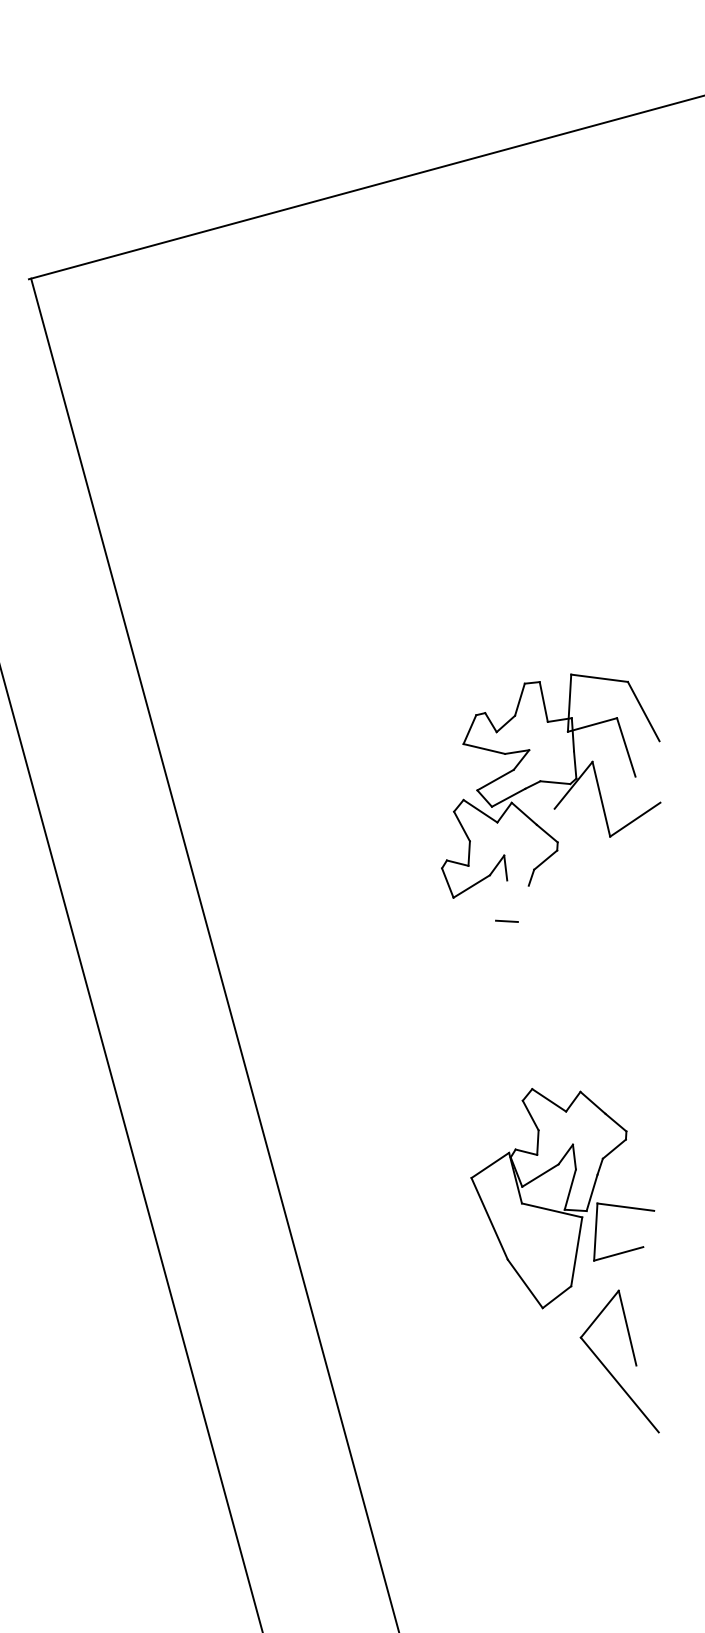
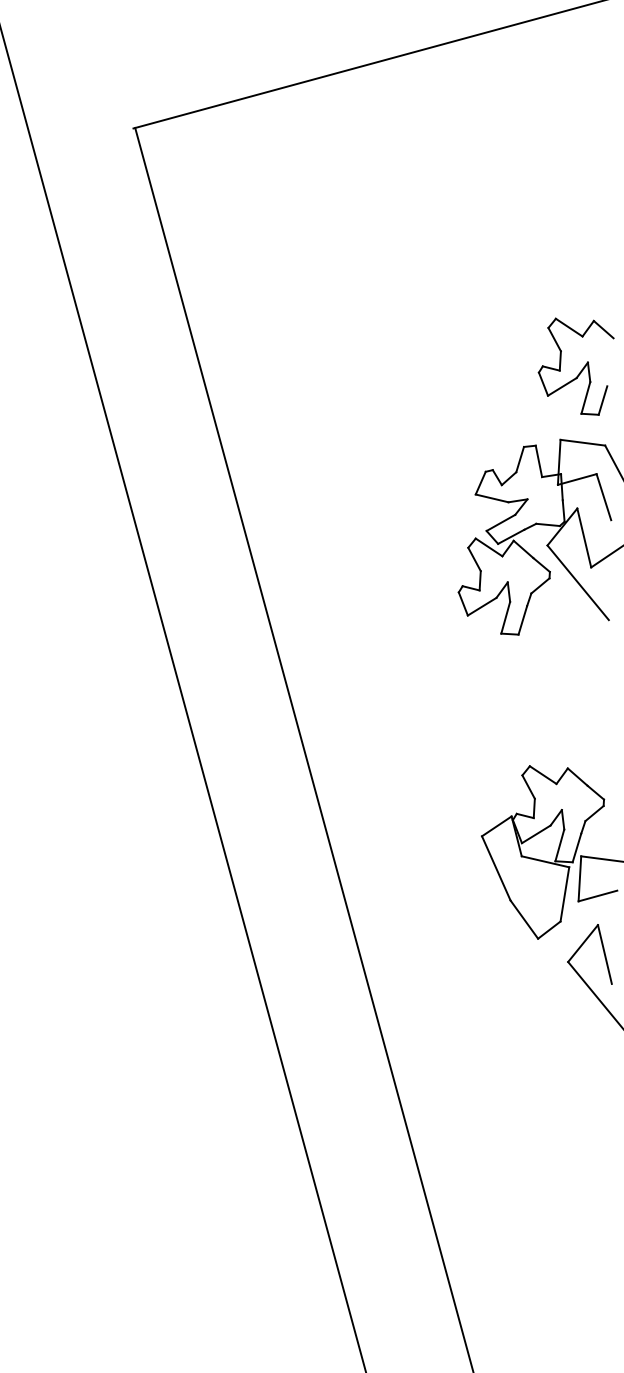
part: (597, 585) -> (581, 369), added
line: (592, 855) -> (577, 582), added
line: (501, 900) -> (505, 617), added
line: (522, 904) -> (522, 620), added

